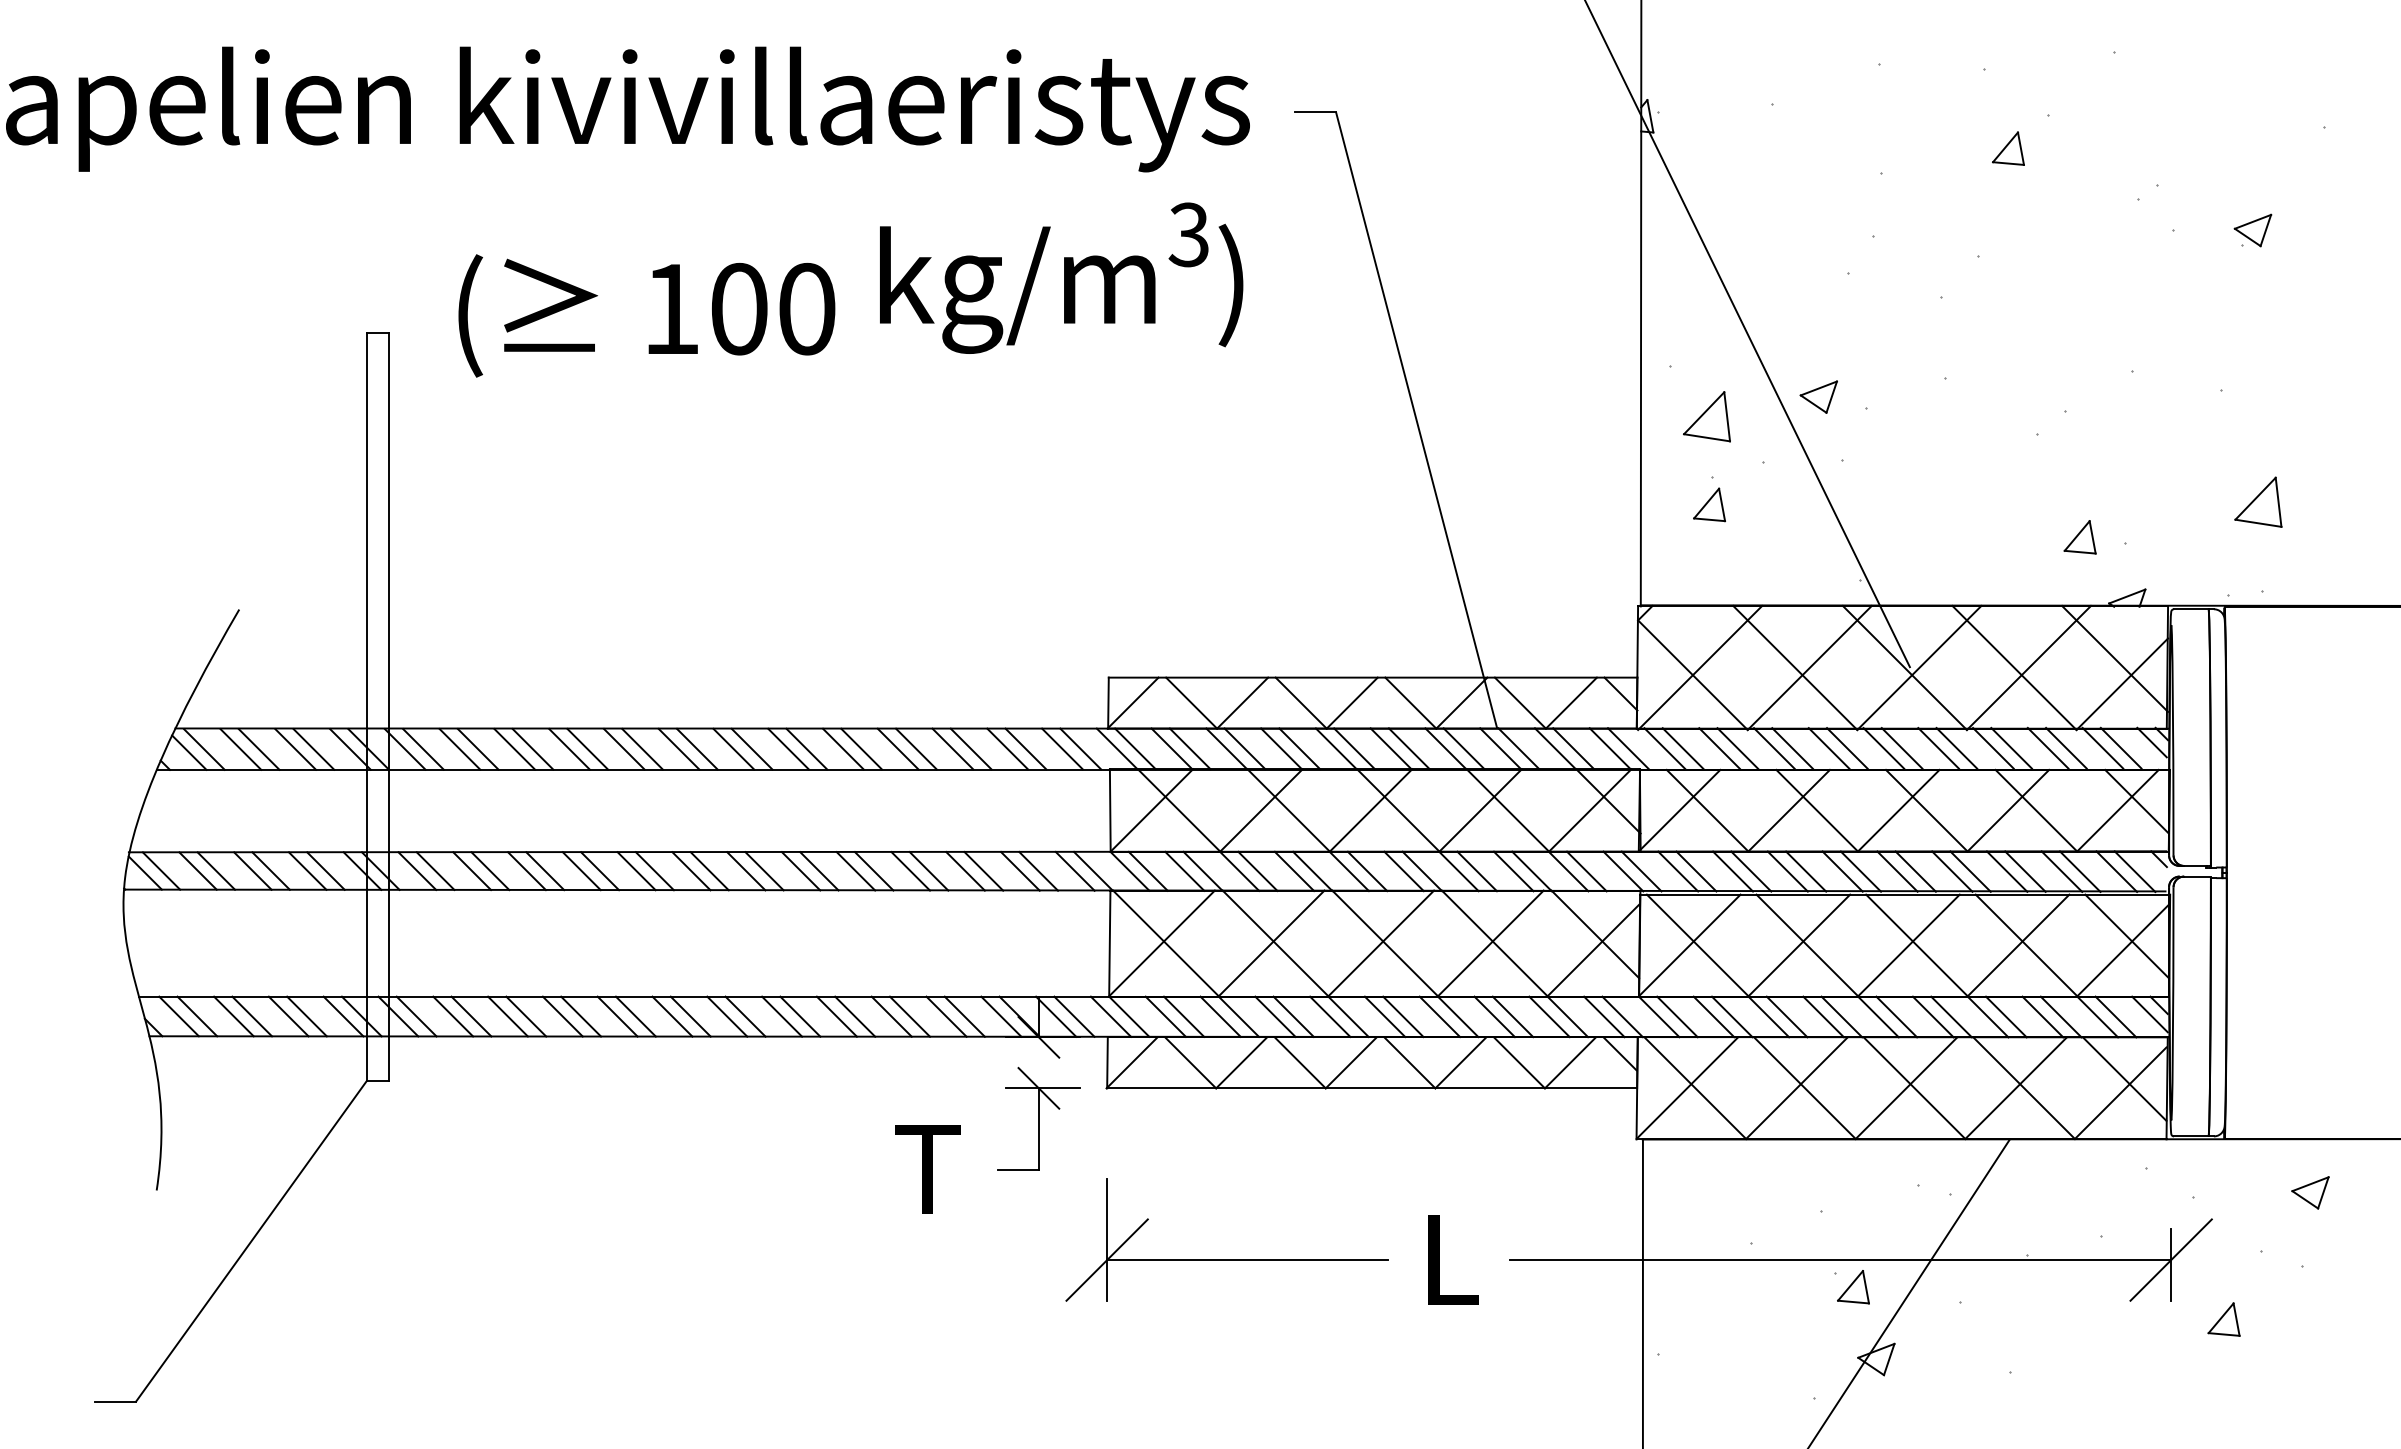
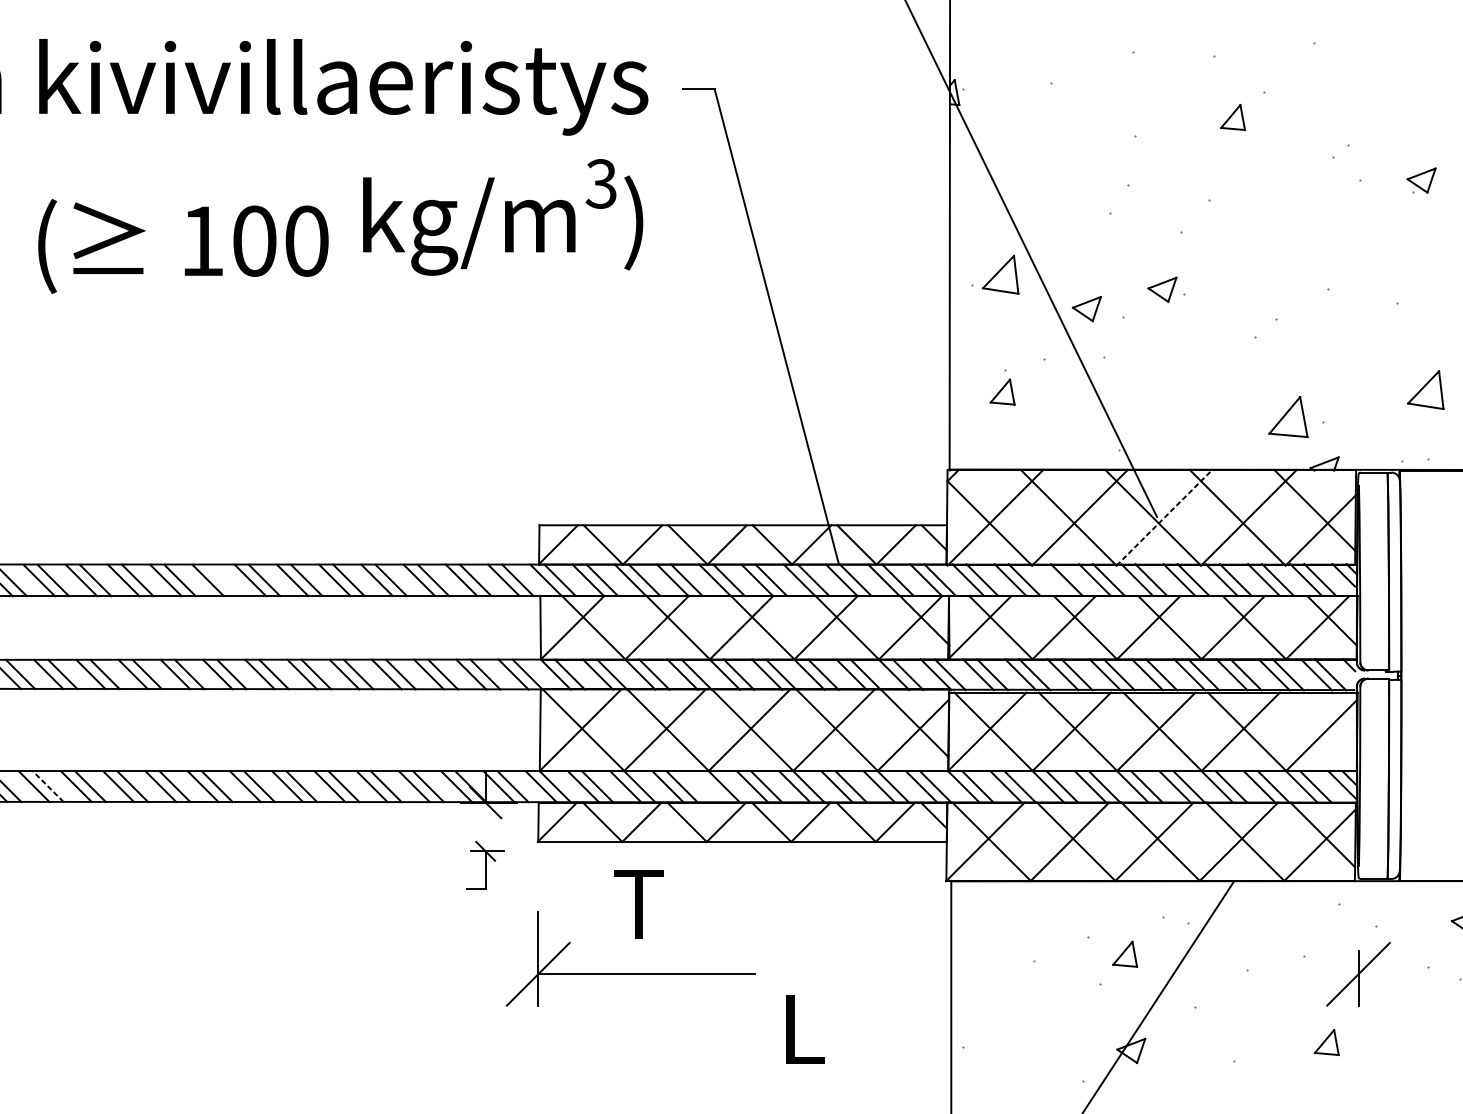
part: (1916, 371) -> (1162, 289), added
part: (1706, 416) -> (1000, 274), moved
part: (2079, 537) -> (1287, 417), size x1.6
line: (1919, 667) -> (1164, 517), solid -> dashed
line: (697, 748) -> (222, 579), removed
line: (1774, 748) -> (1052, 579), removed
line: (2126, 936) -> (1324, 724), removed
line: (471, 1016) -> (48, 786), solid -> dashed
line: (1330, 1016) -> (710, 786), removed
part: (1038, 1118) -> (485, 865), size x0.6
text: (927, 1169) -> (638, 904), moved
text: (1453, 1259) -> (805, 1029), moved
line: (1840, 1260) -> (1103, 974), removed
part: (1853, 1287) -> (1125, 954), moved
part: (2223, 1319) -> (1326, 1042), moved

